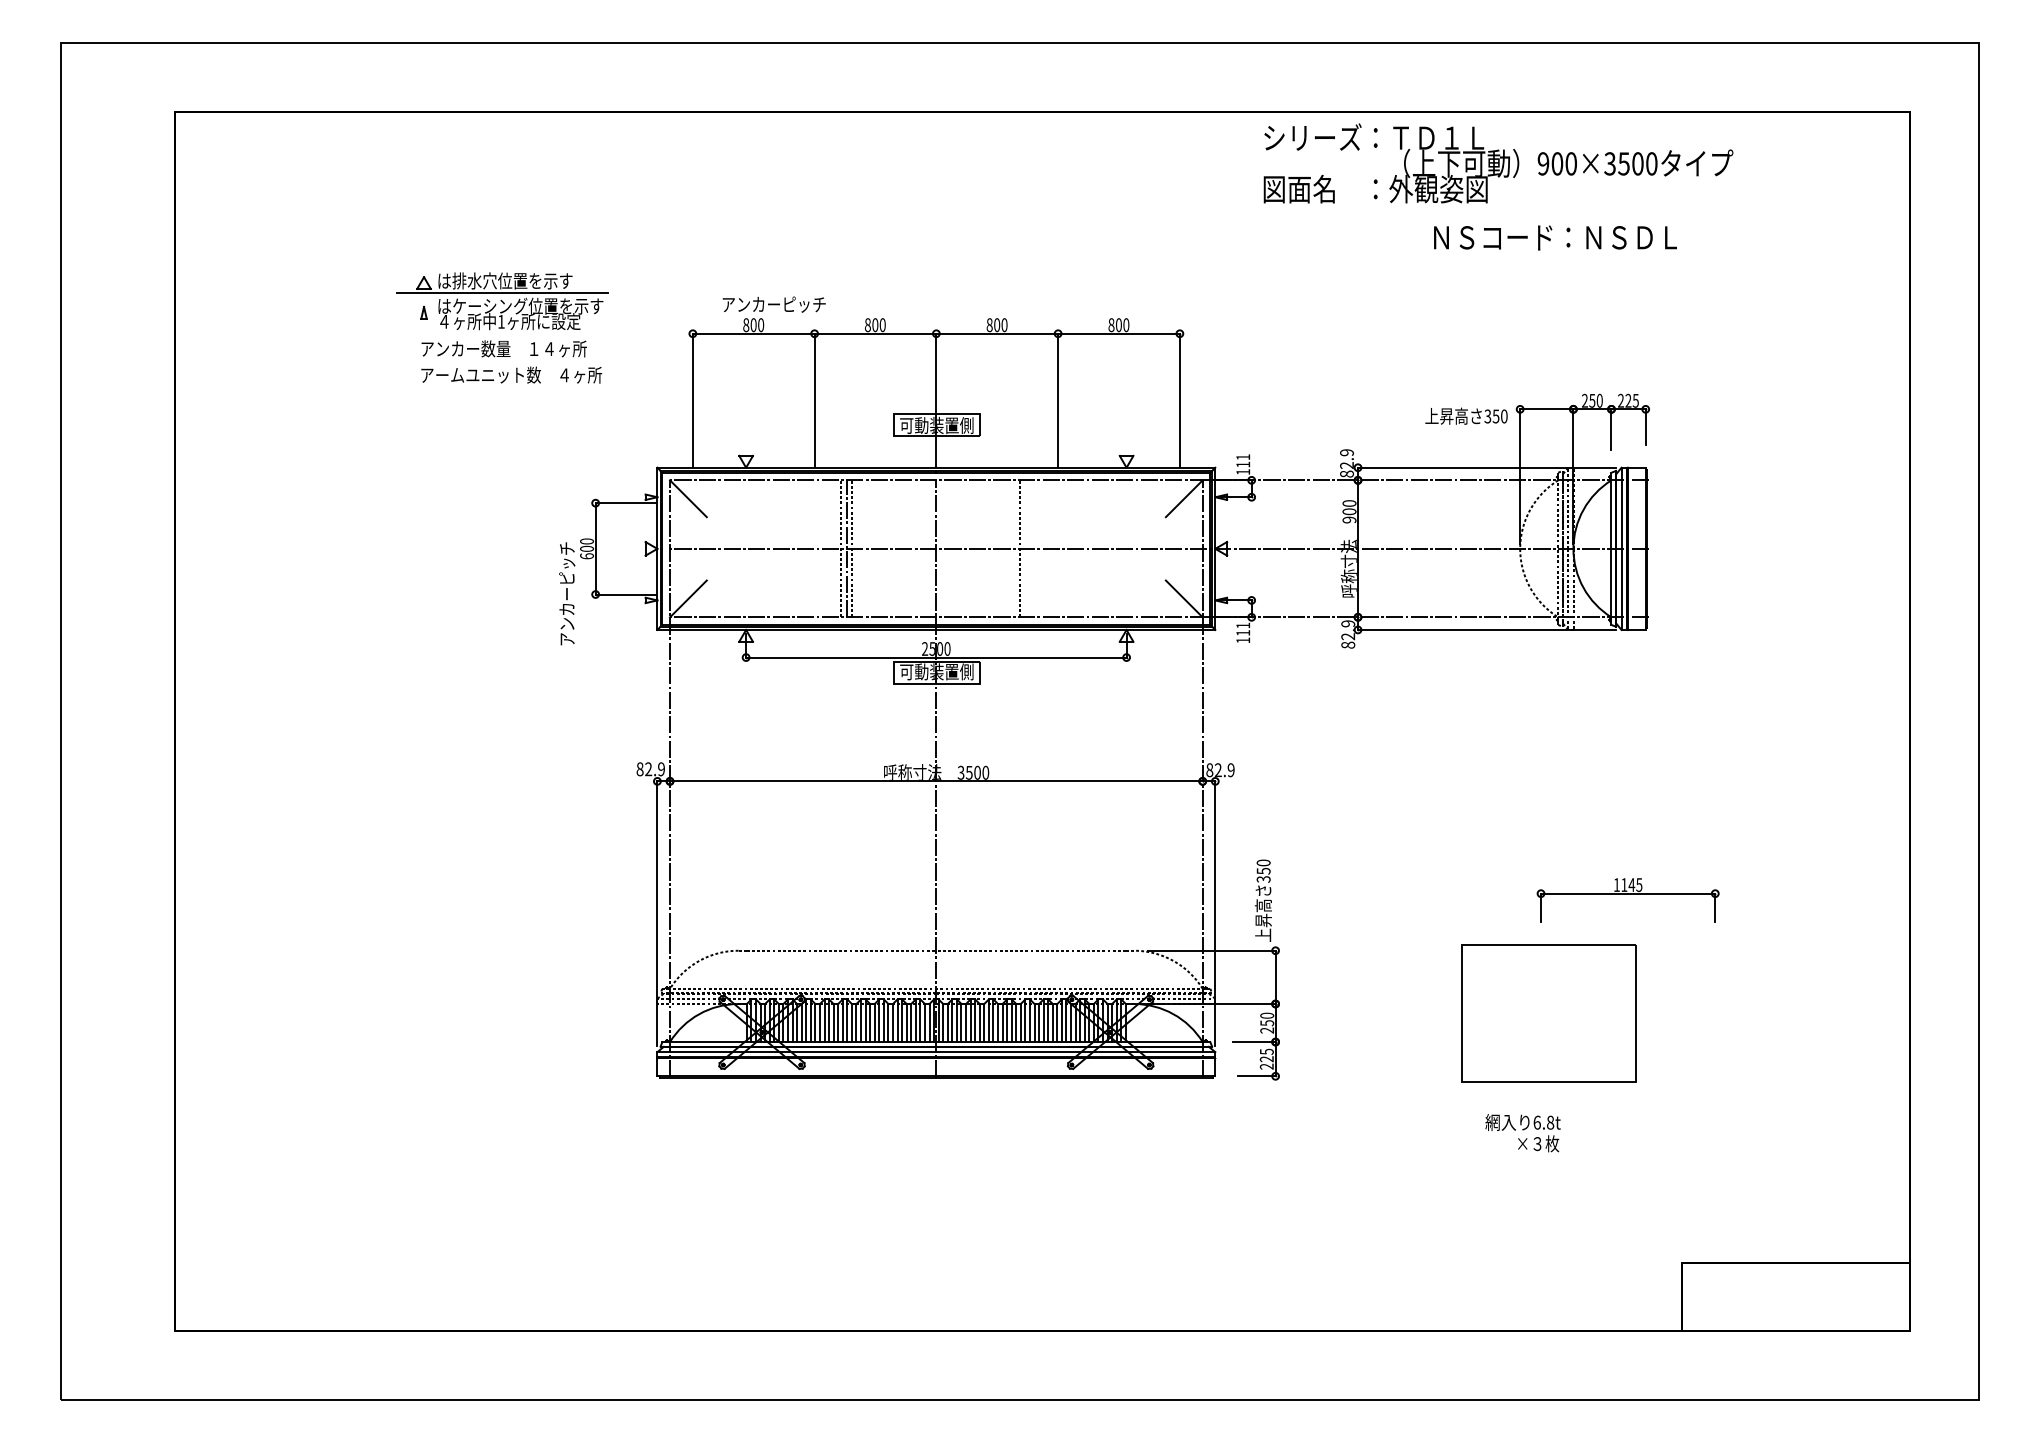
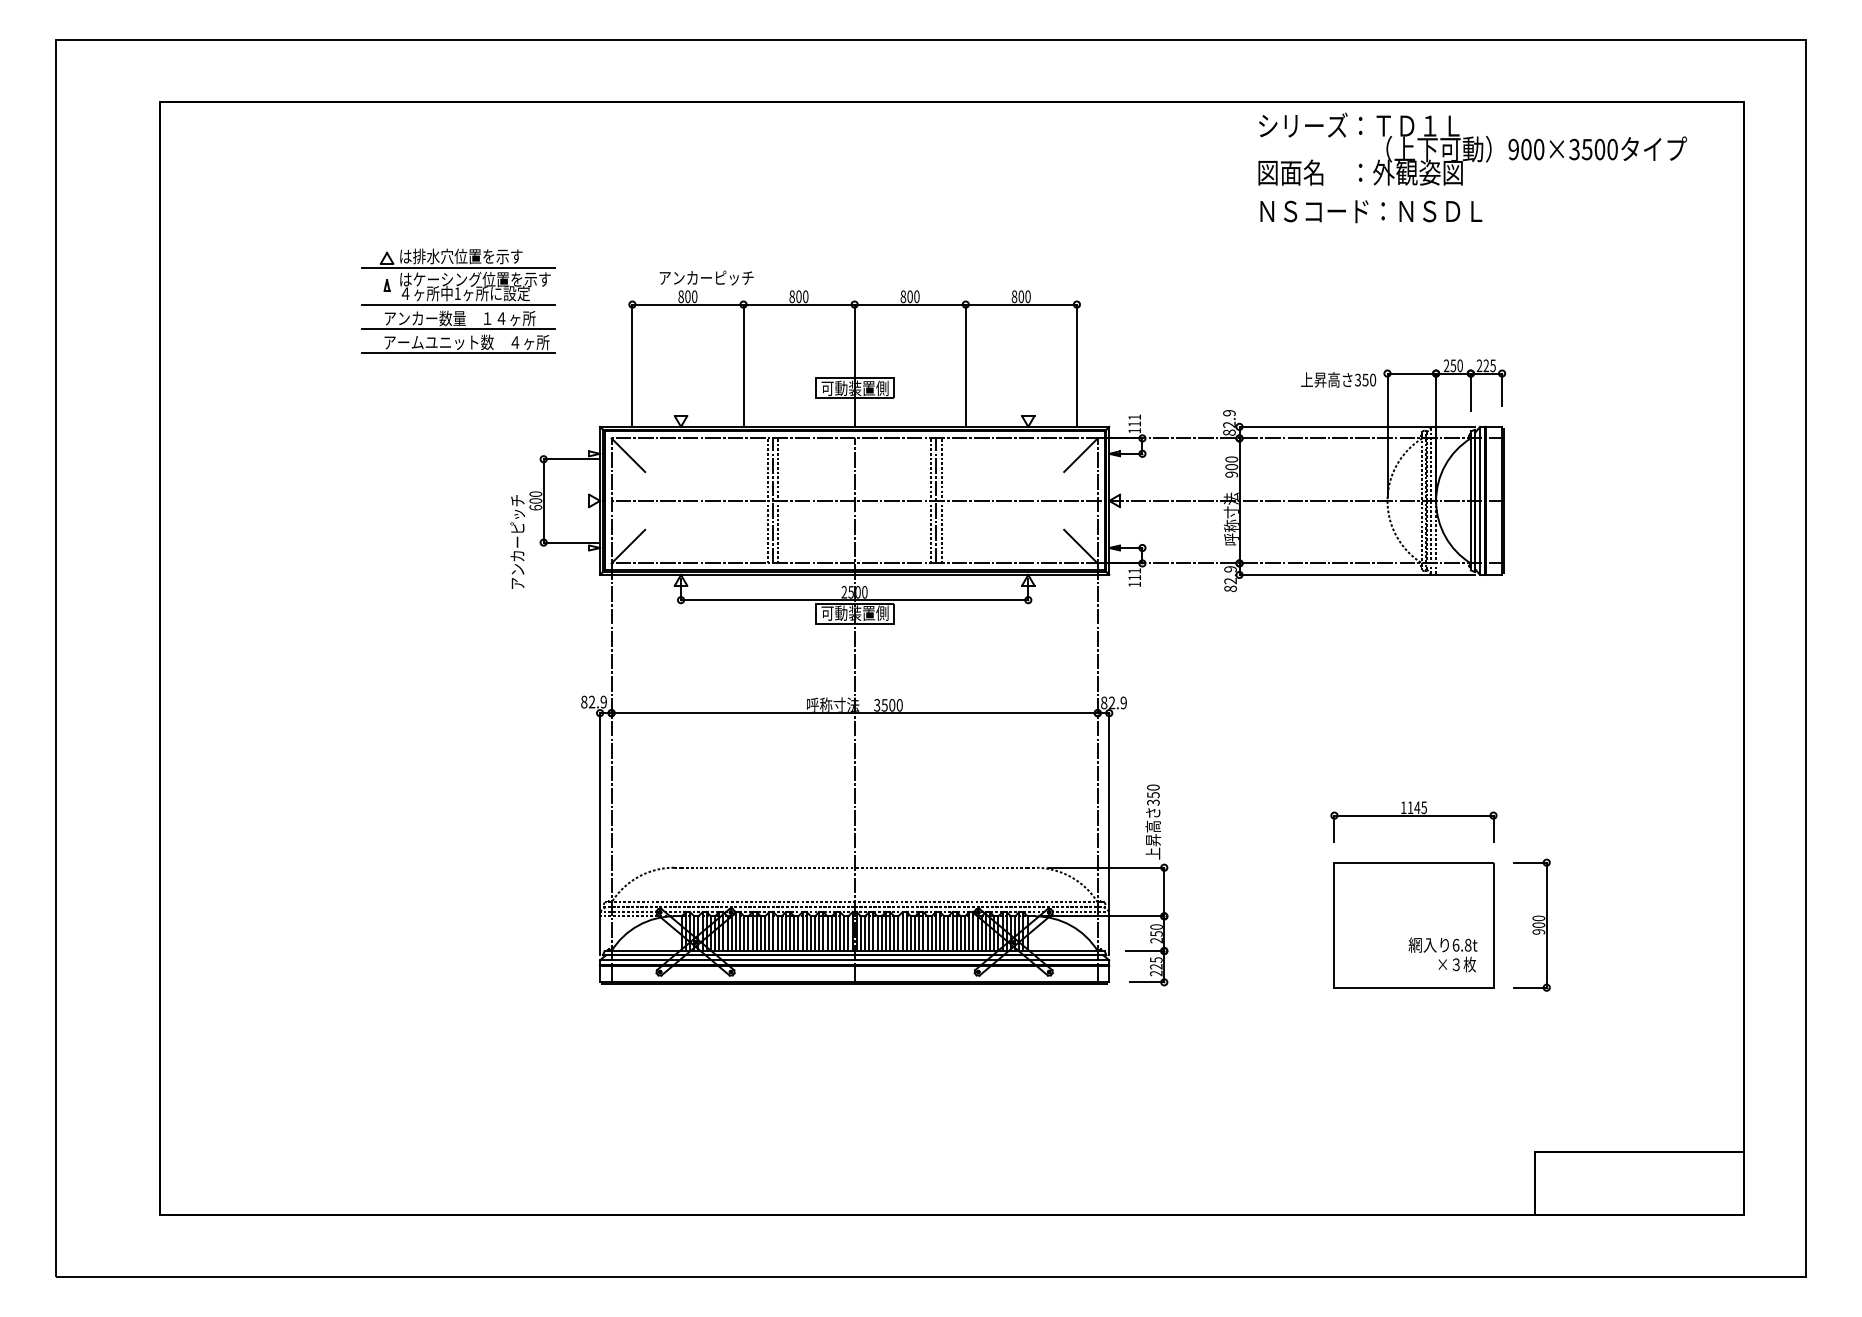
text: (1498, 163) -> (1472, 149), moved
text: (1555, 237) -> (1371, 211), moved
line: (501, 333) -> (457, 304), added
line: (501, 360) -> (457, 329), added
line: (501, 386) -> (457, 352), added
line: (1025, 548) -> (936, 500), added
line: (1031, 548) -> (941, 500), added
part: (1627, 900) -> (1413, 821), moved
part: (1678, 1013) -> (1532, 925), added
text: (1522, 1133) -> (1442, 955), moved

